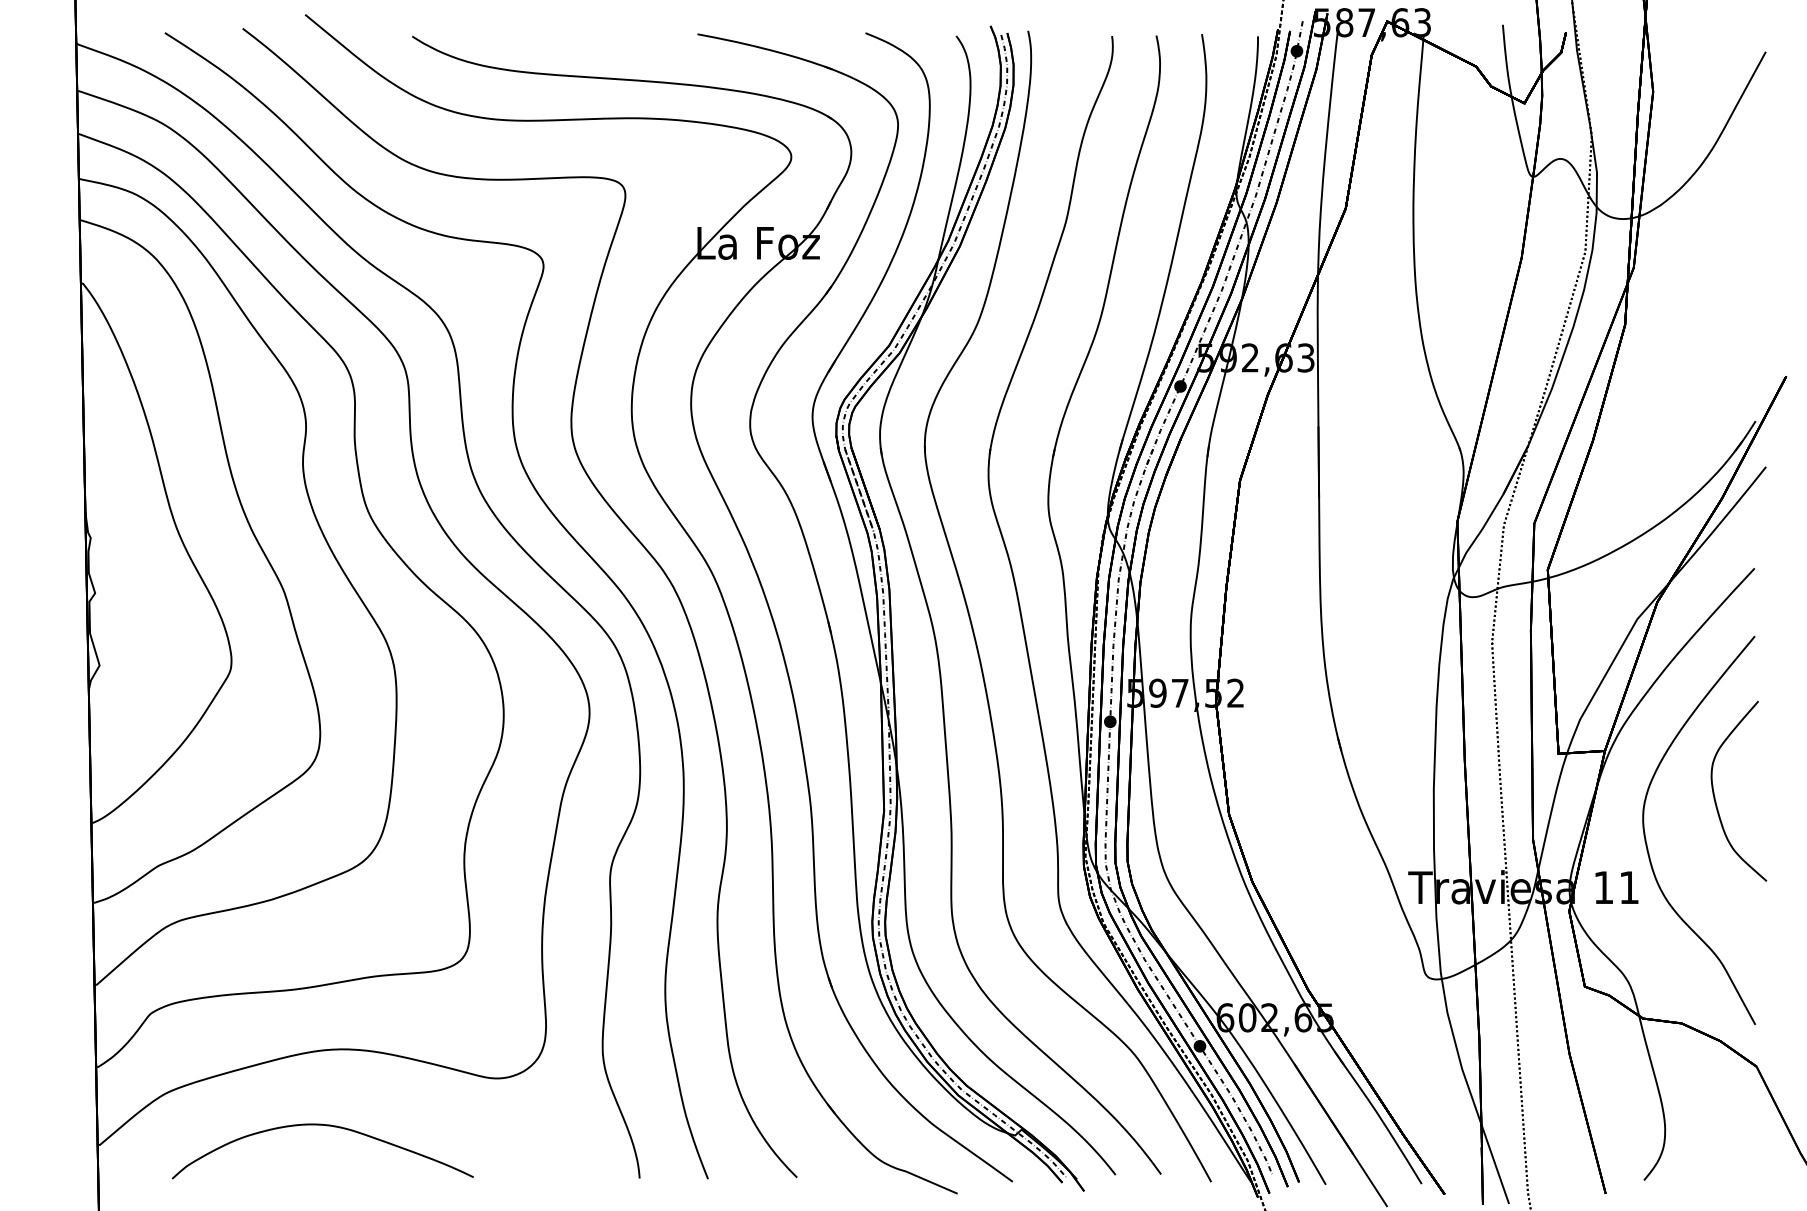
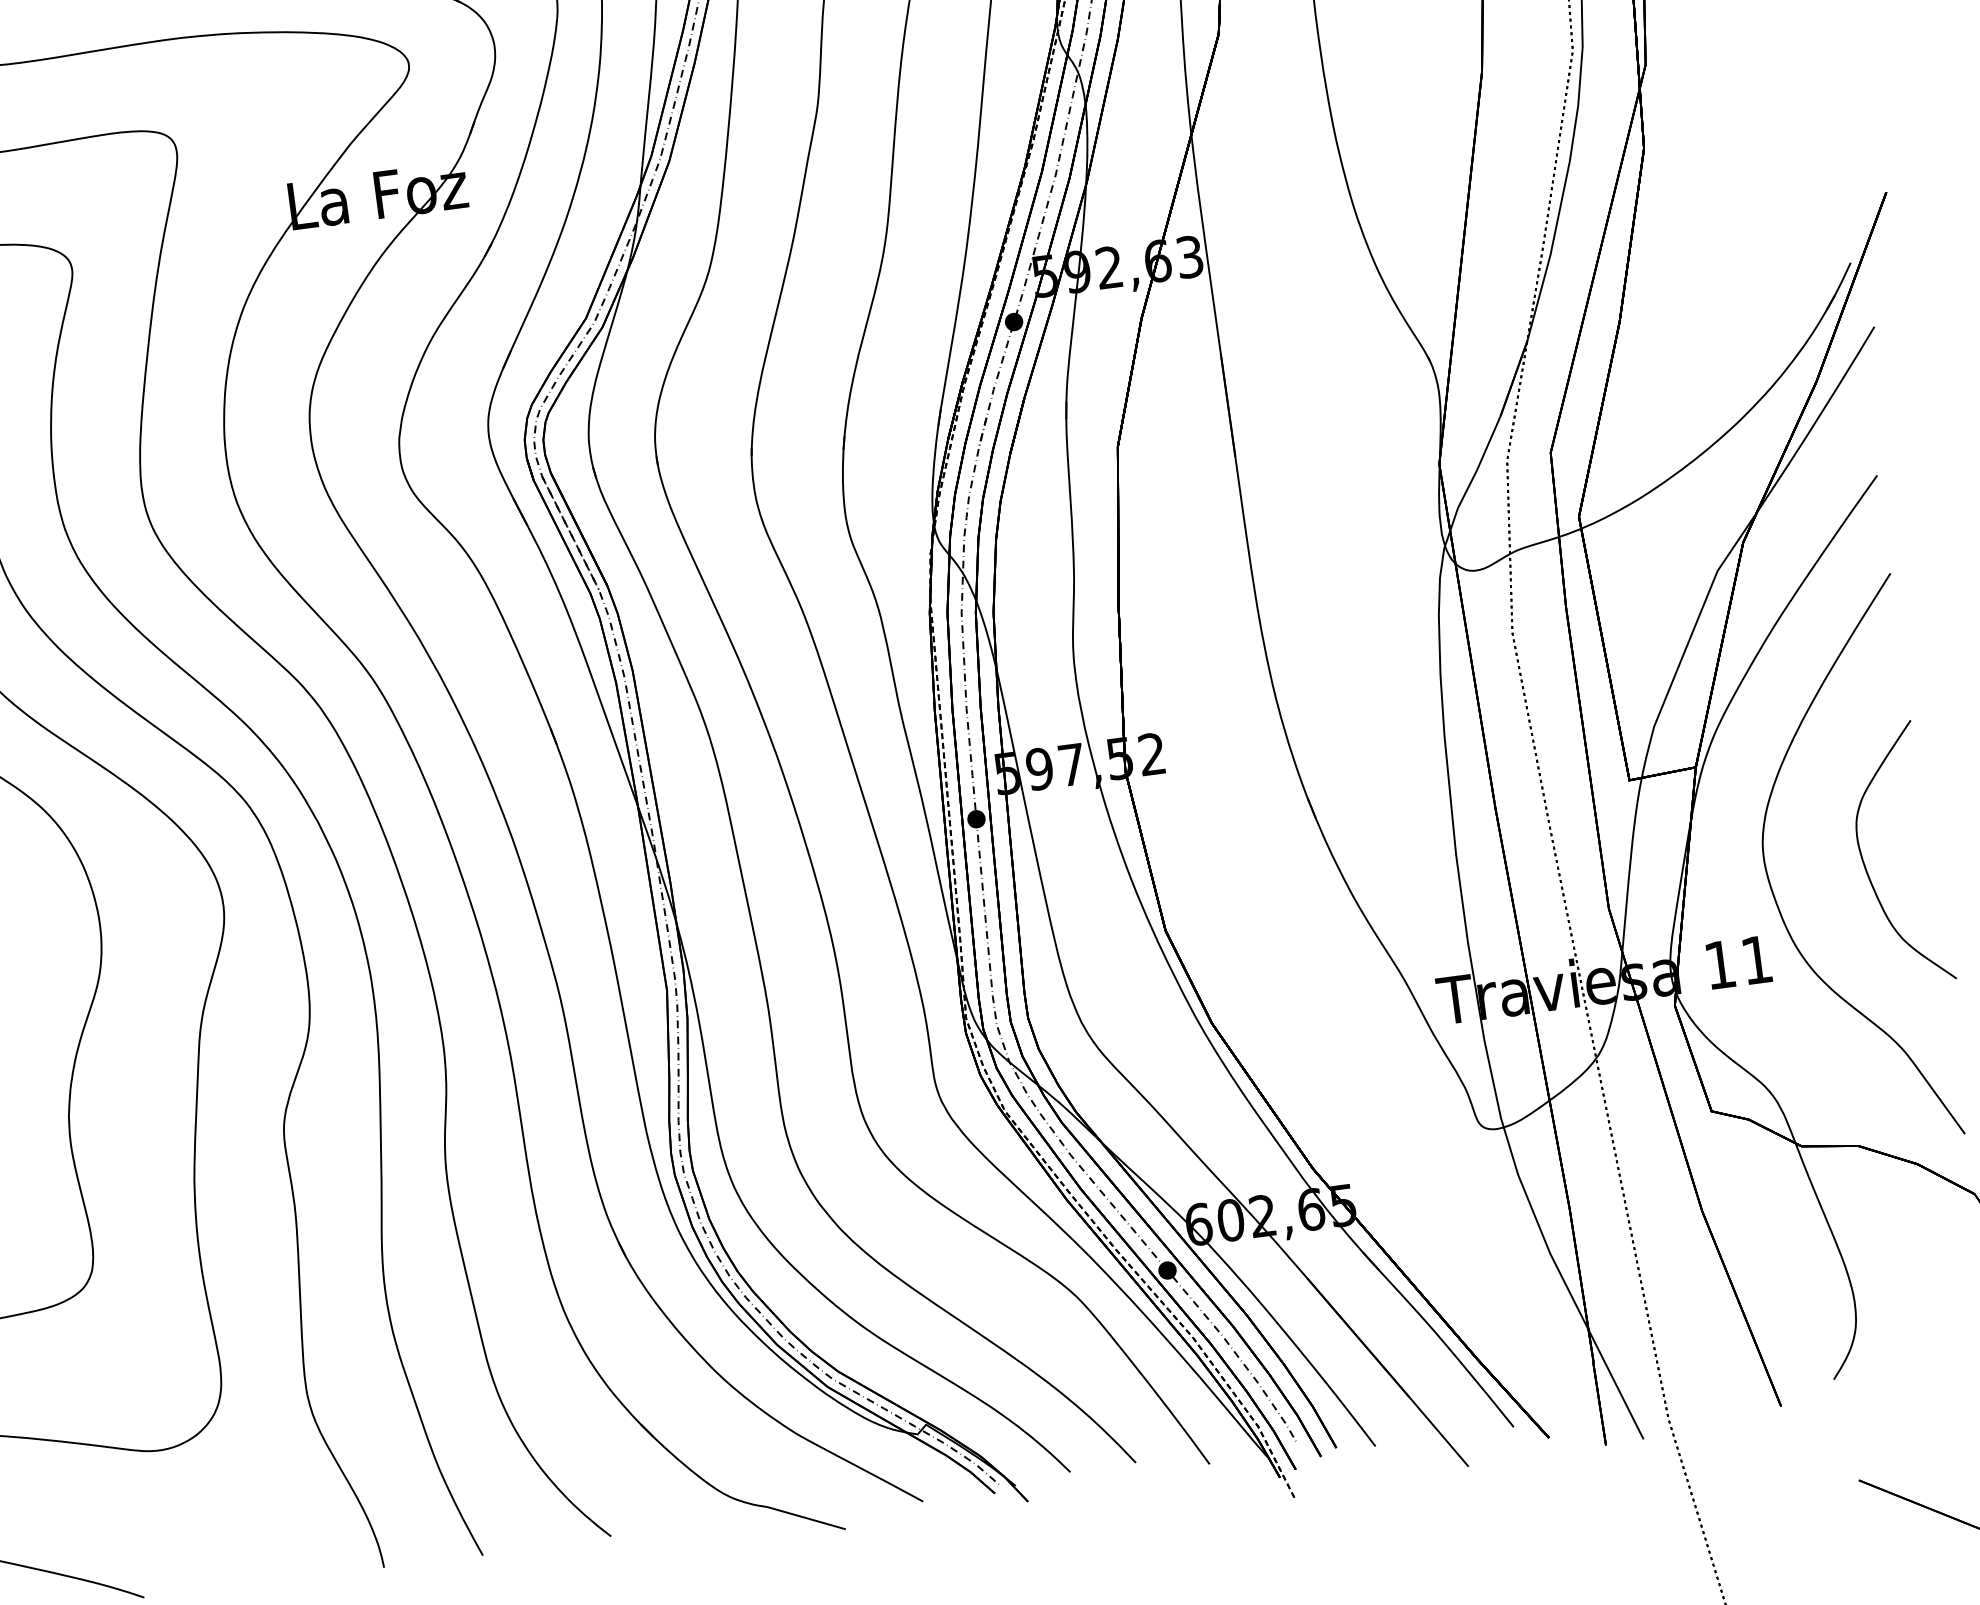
curve: (1715, 796) -> (1866, 866), moved

